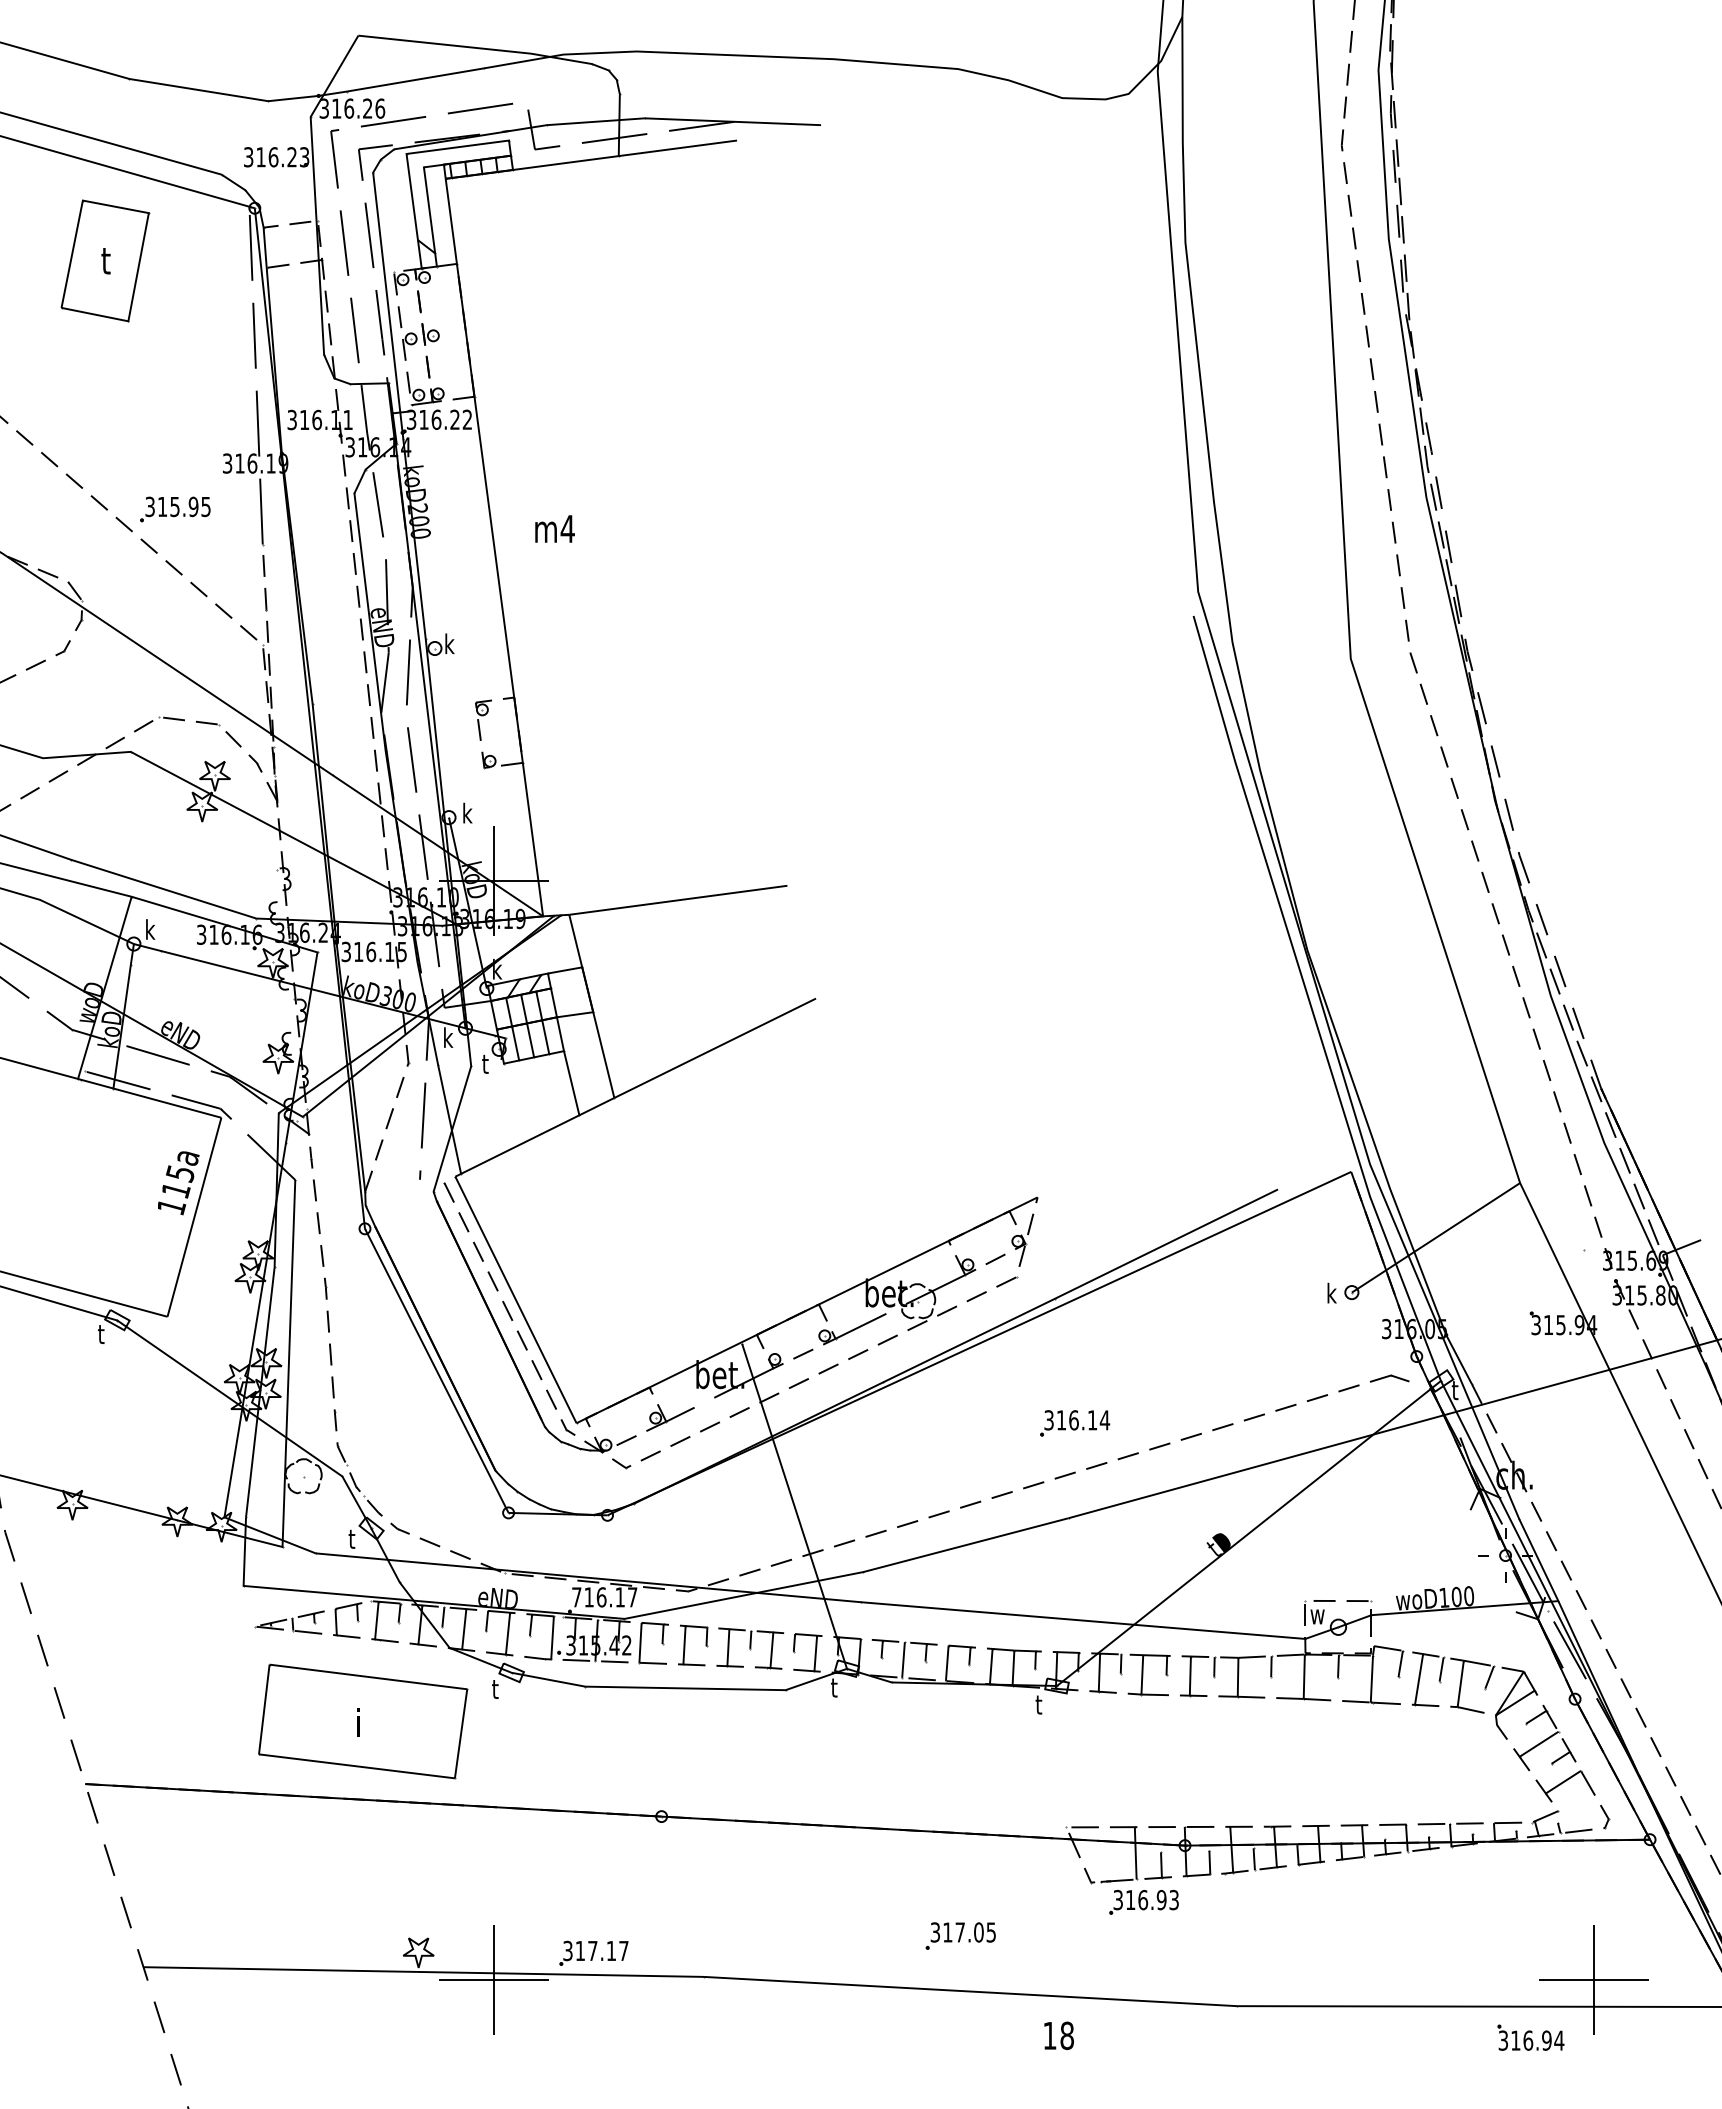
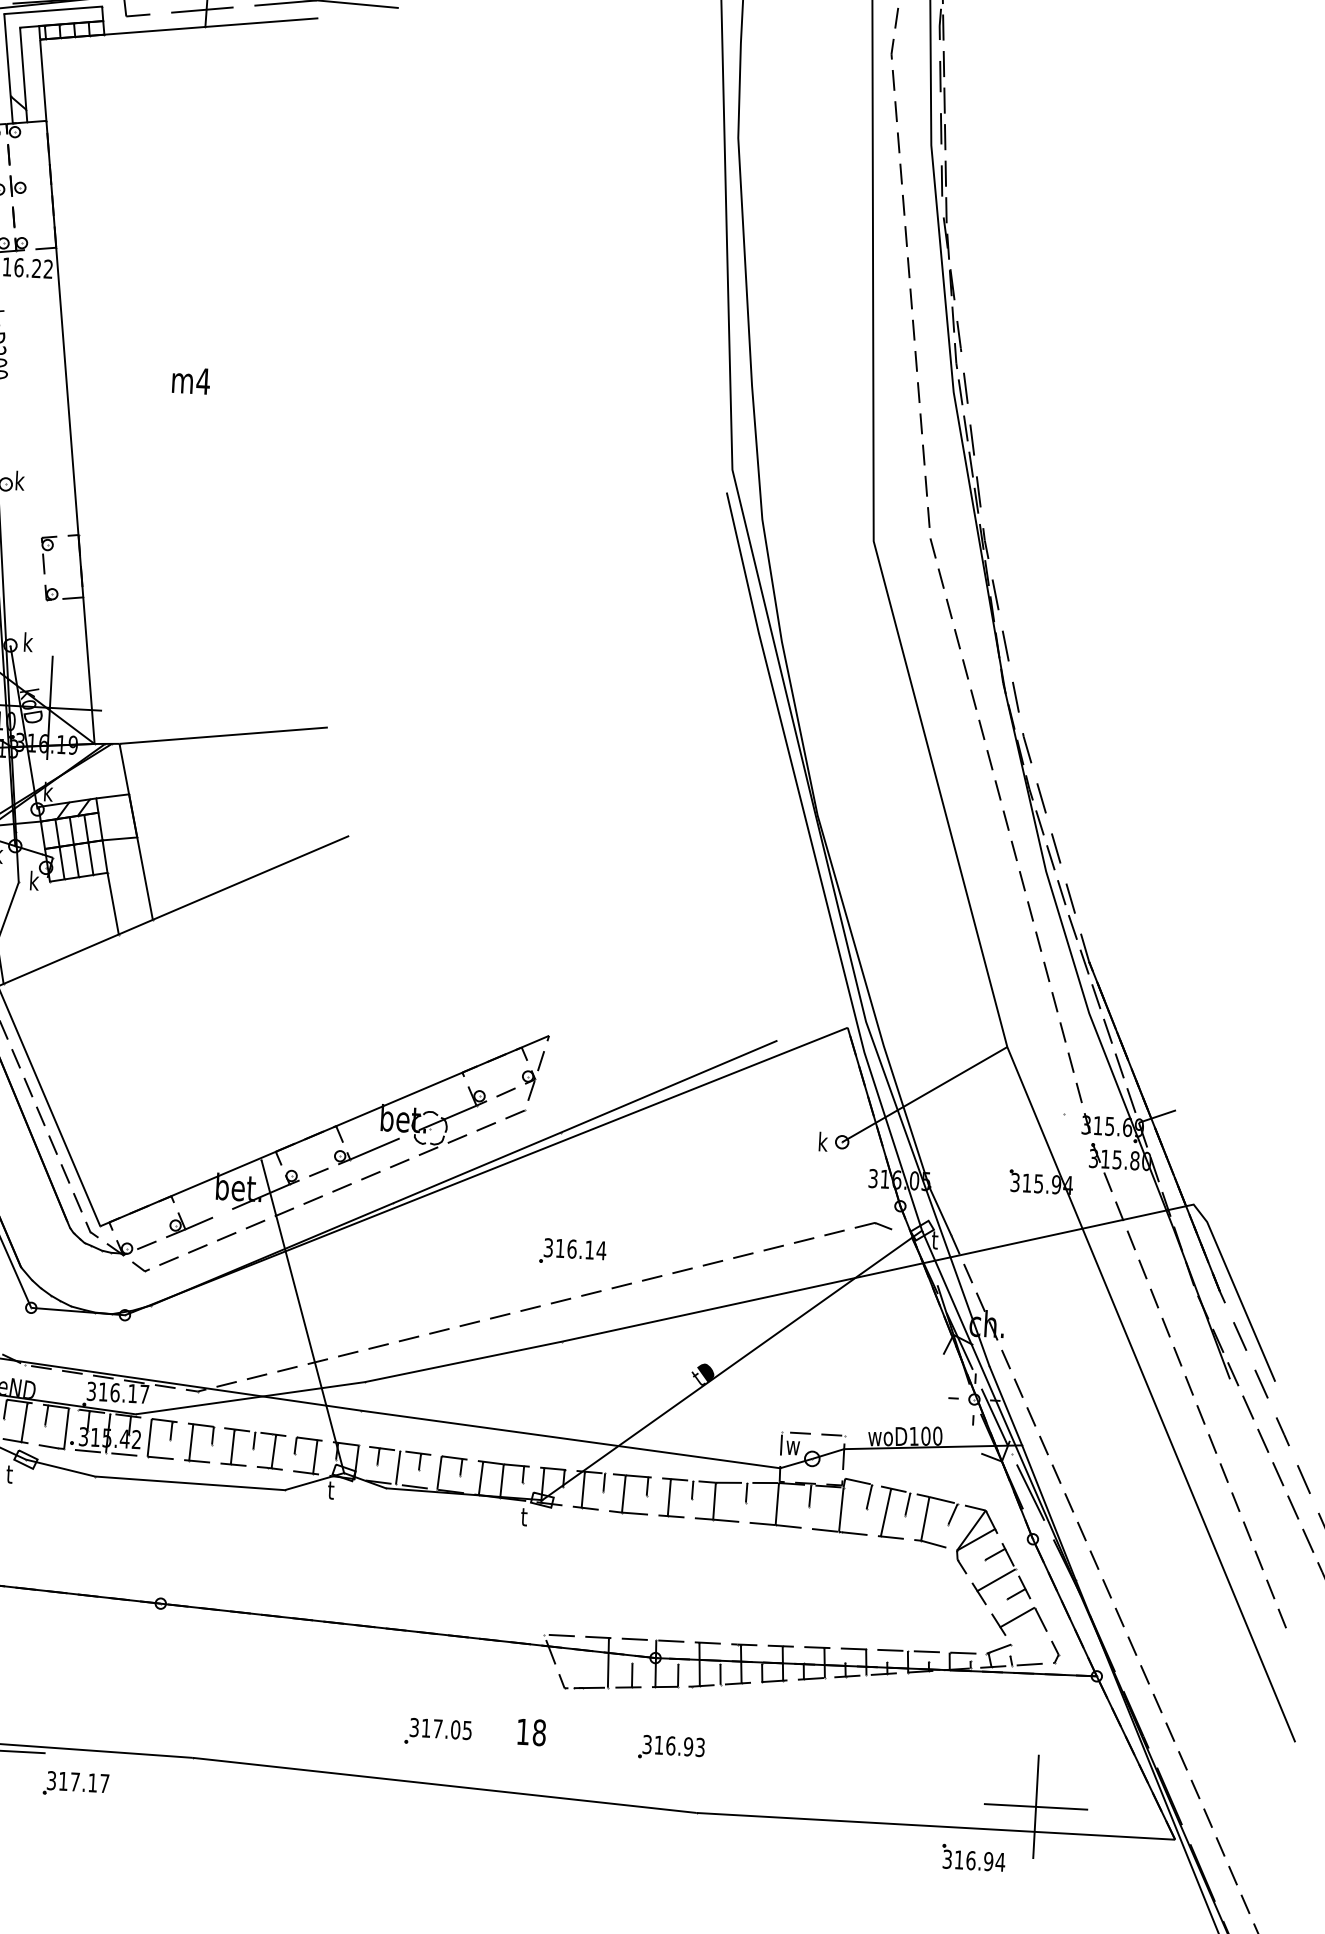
text: (554, 528) -> (190, 380), moved
text: (487, 1063) -> (34, 880), t -> k
text: (576, 1597) -> (91, 1391), 716.17 -> 316.17
part: (1143, 1901) -> (671, 1747), moved
part: (593, 1952) -> (75, 1783), moved
text: (1058, 2035) -> (531, 1732), moved

